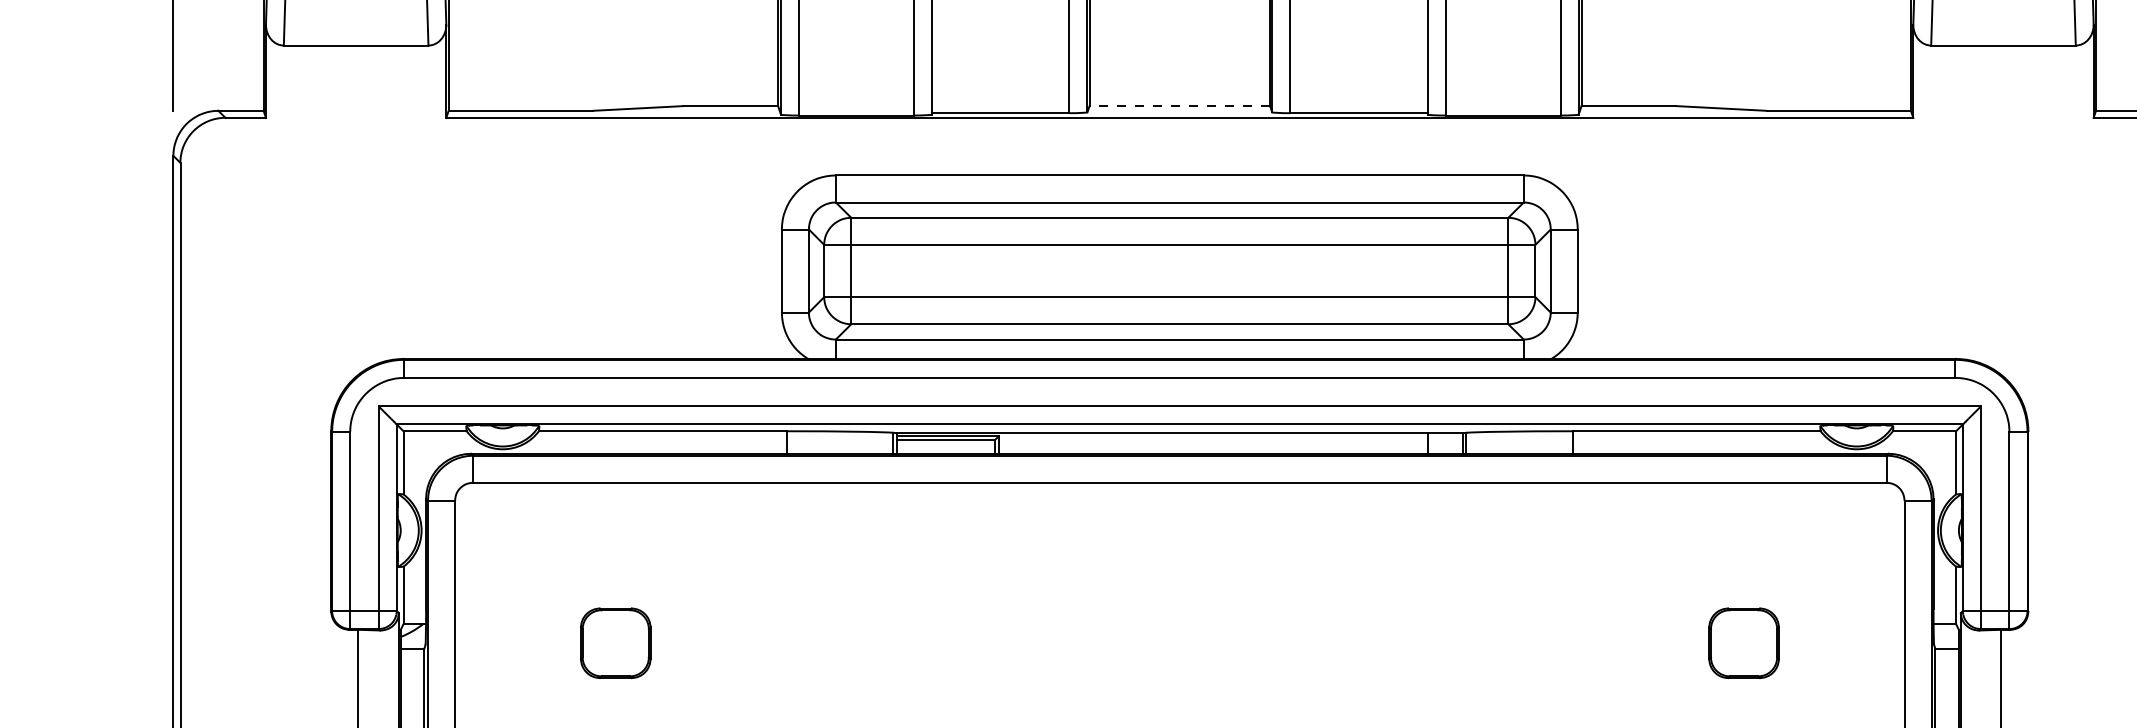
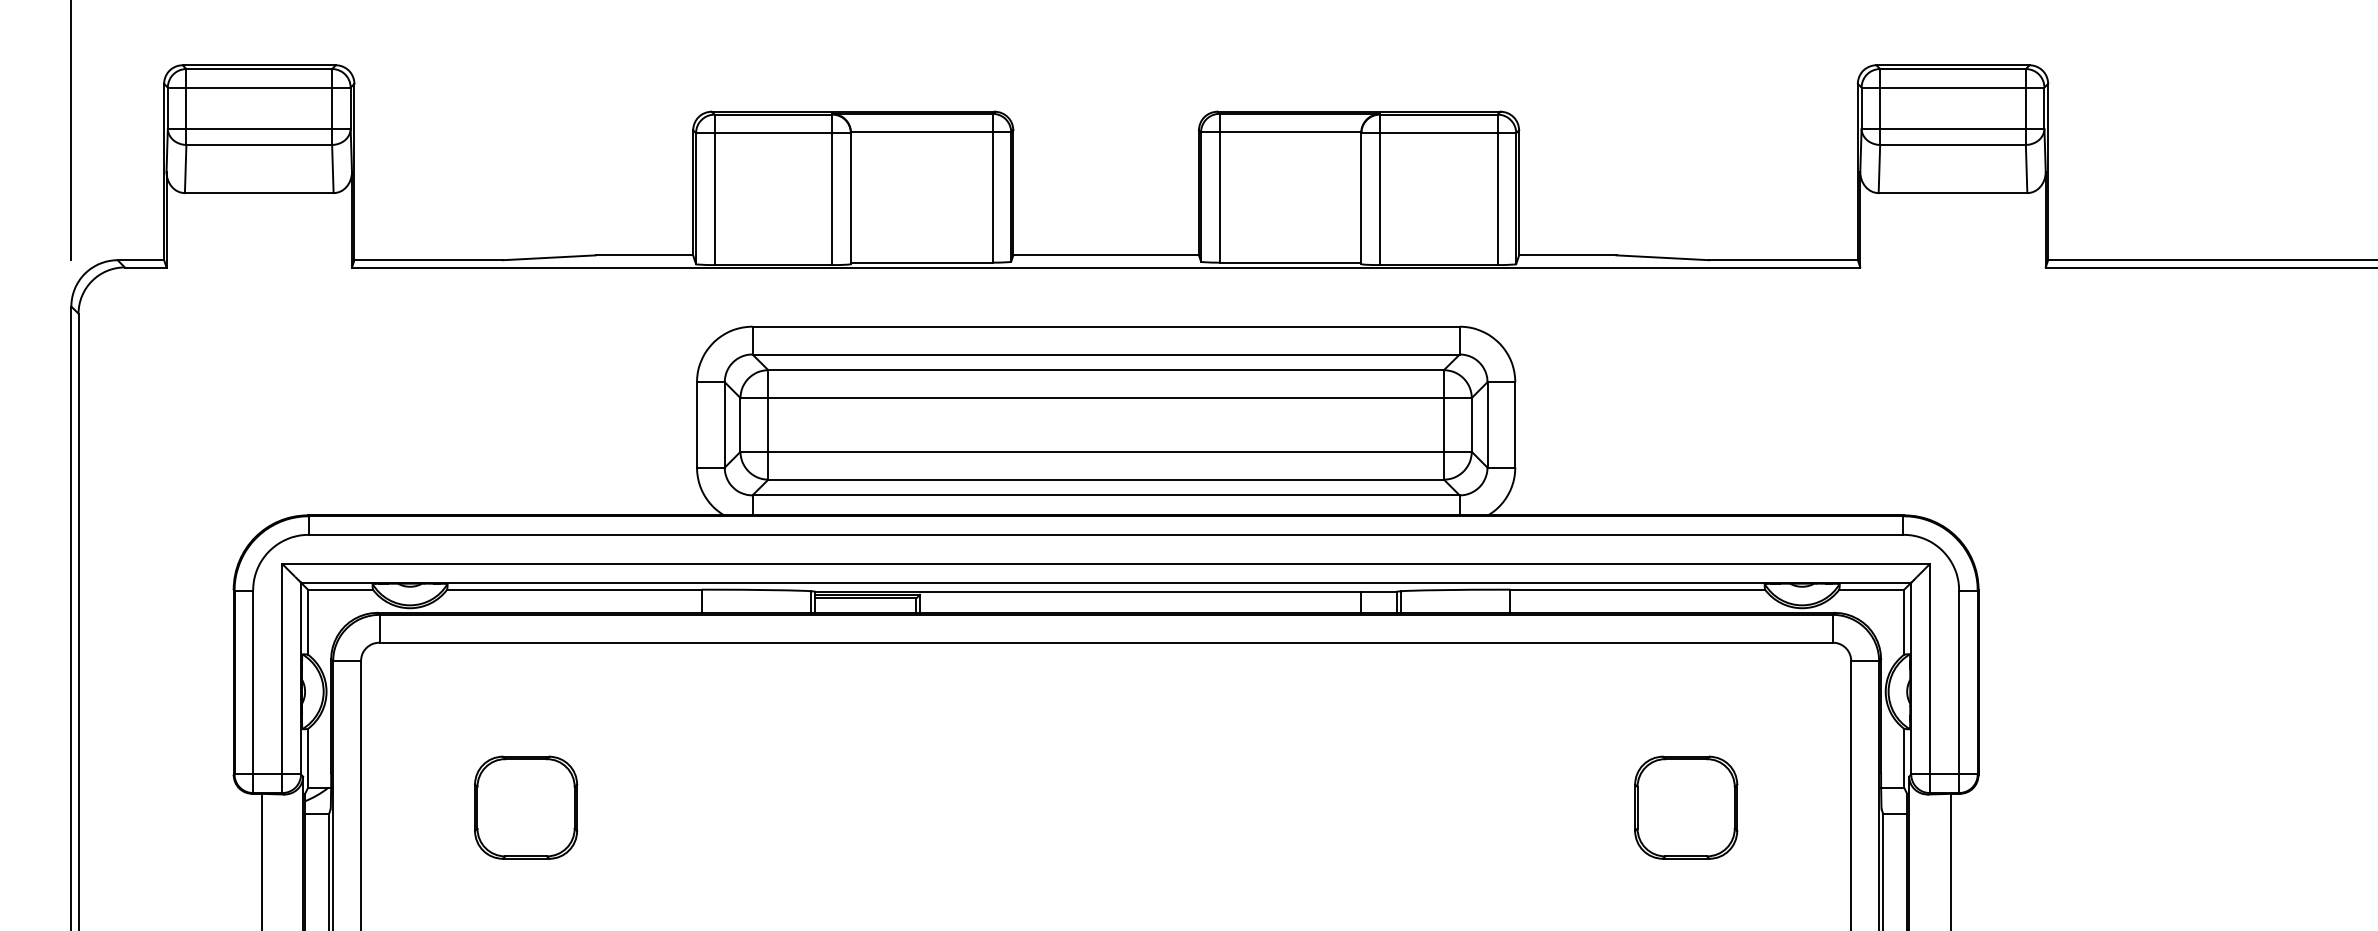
line: (1180, 106) -> (1106, 255), dashed -> solid
part: (616, 643) -> (526, 807), size x1.43
part: (1744, 643) -> (1686, 807), size x1.43

